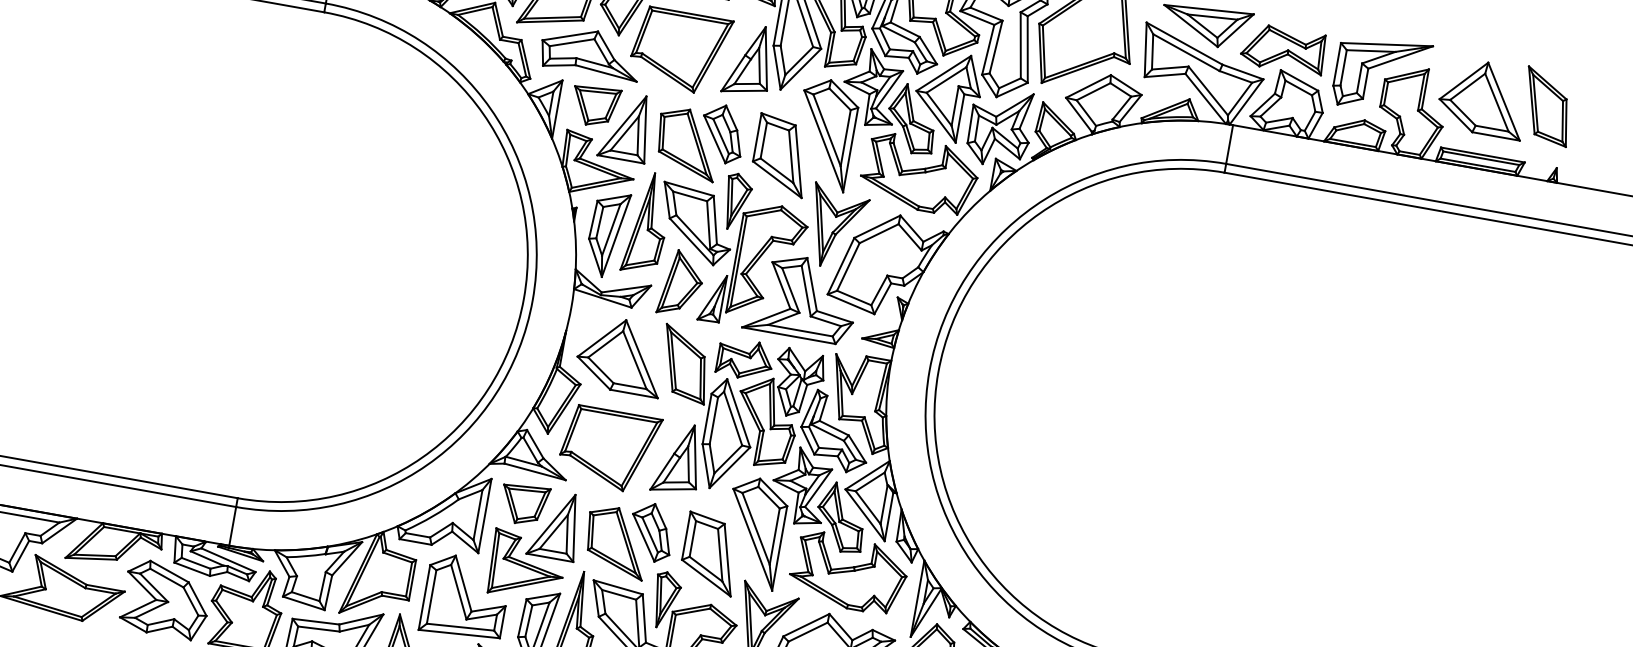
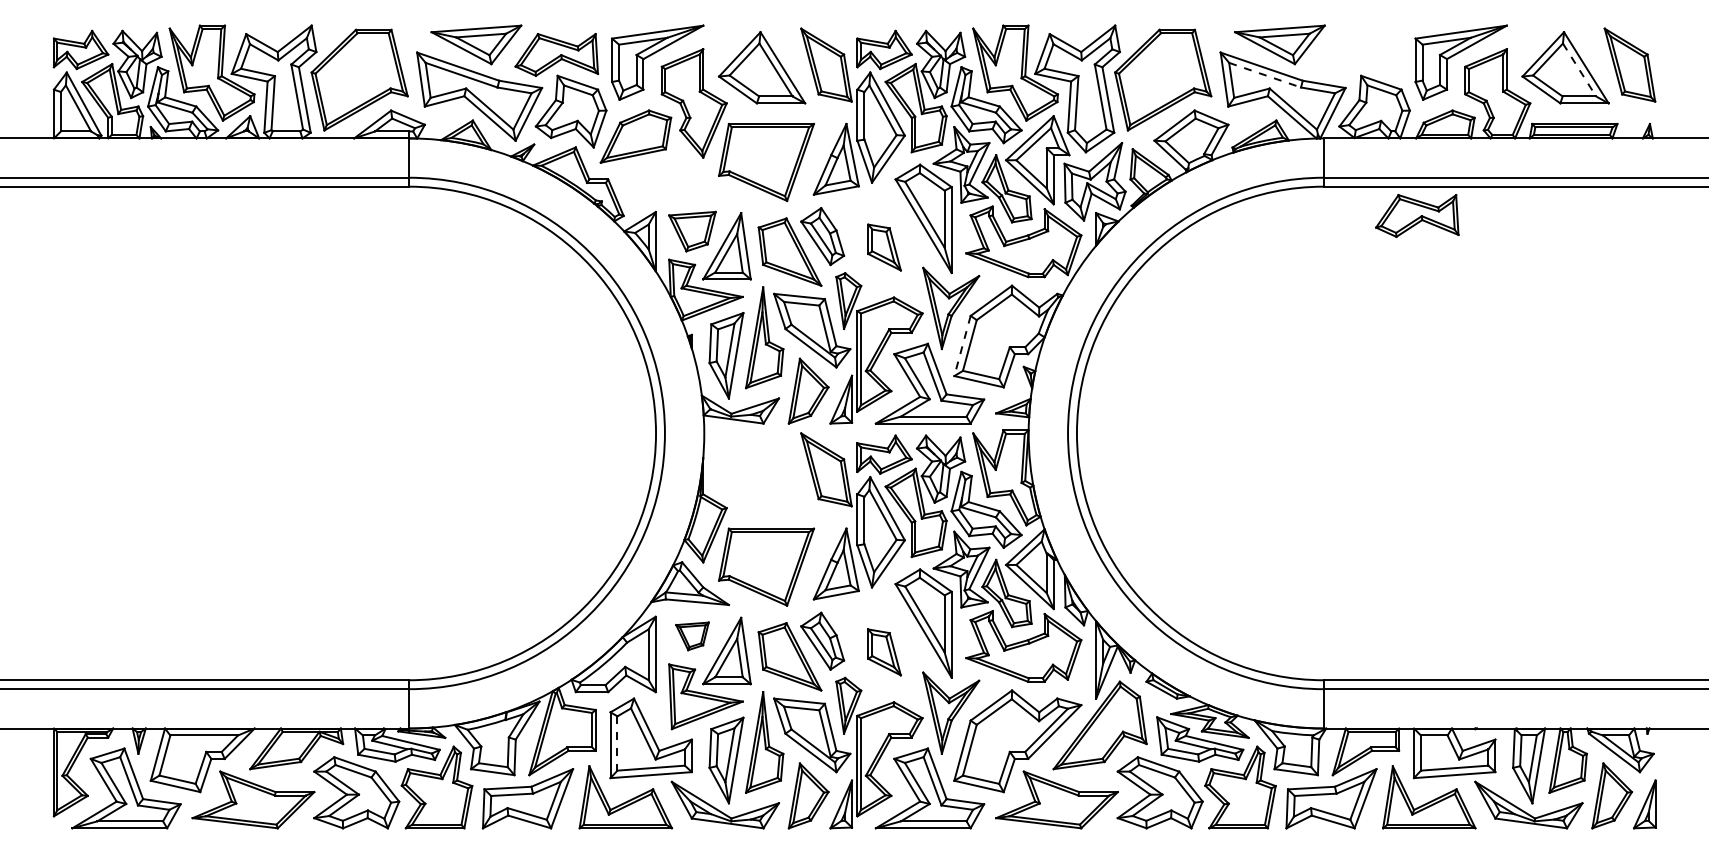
part: (1283, 48) -> (1417, 215), moved
part: (590, 51) -> (678, 178), removed
line: (1186, 53) -> (1265, 75), solid -> dashed
line: (1496, 103) -> (1579, 70), solid -> dashed
part: (781, 155) -> (884, 247), size x0.6
line: (840, 266) -> (962, 346), solid -> dashed
part: (620, 355) -> (761, 472), removed
part: (524, 504) -> (692, 636), size x0.7
part: (710, 554) -> (884, 652), size x0.6
line: (431, 597) -> (617, 743), solid -> dashed

